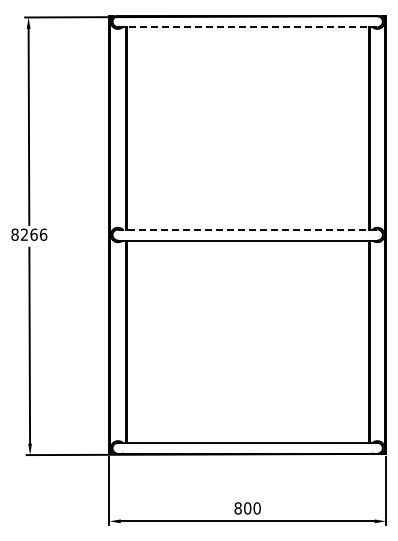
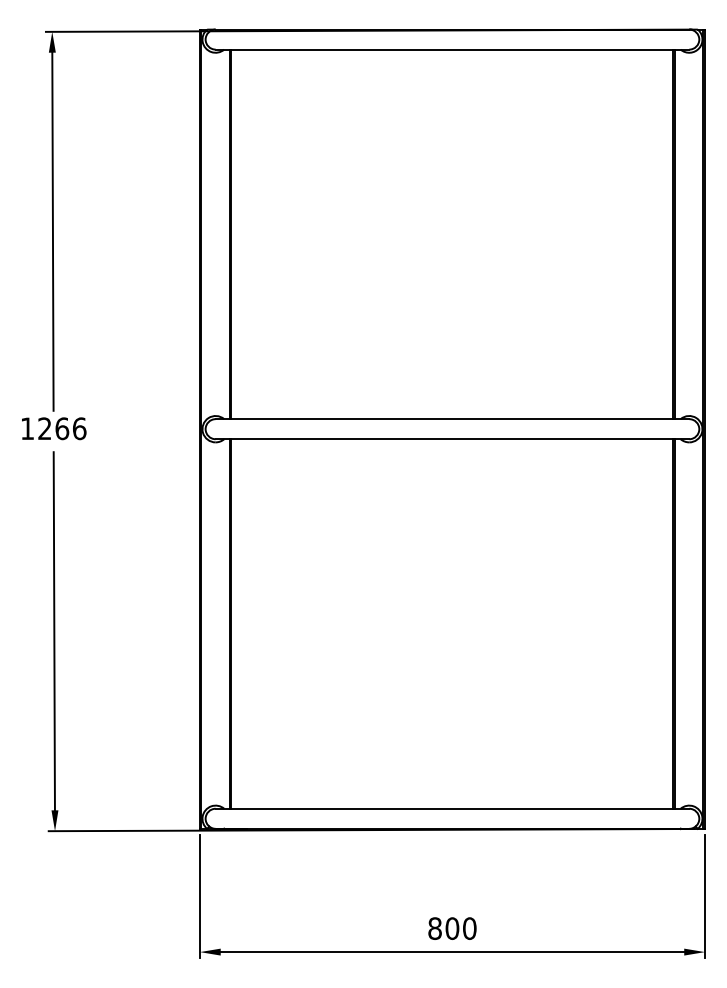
line: (247, 27) -> (452, 50), dashed -> solid
line: (247, 229) -> (452, 419), dashed -> solid
text: (14, 234) -> (26, 428), 8266 -> 1266

